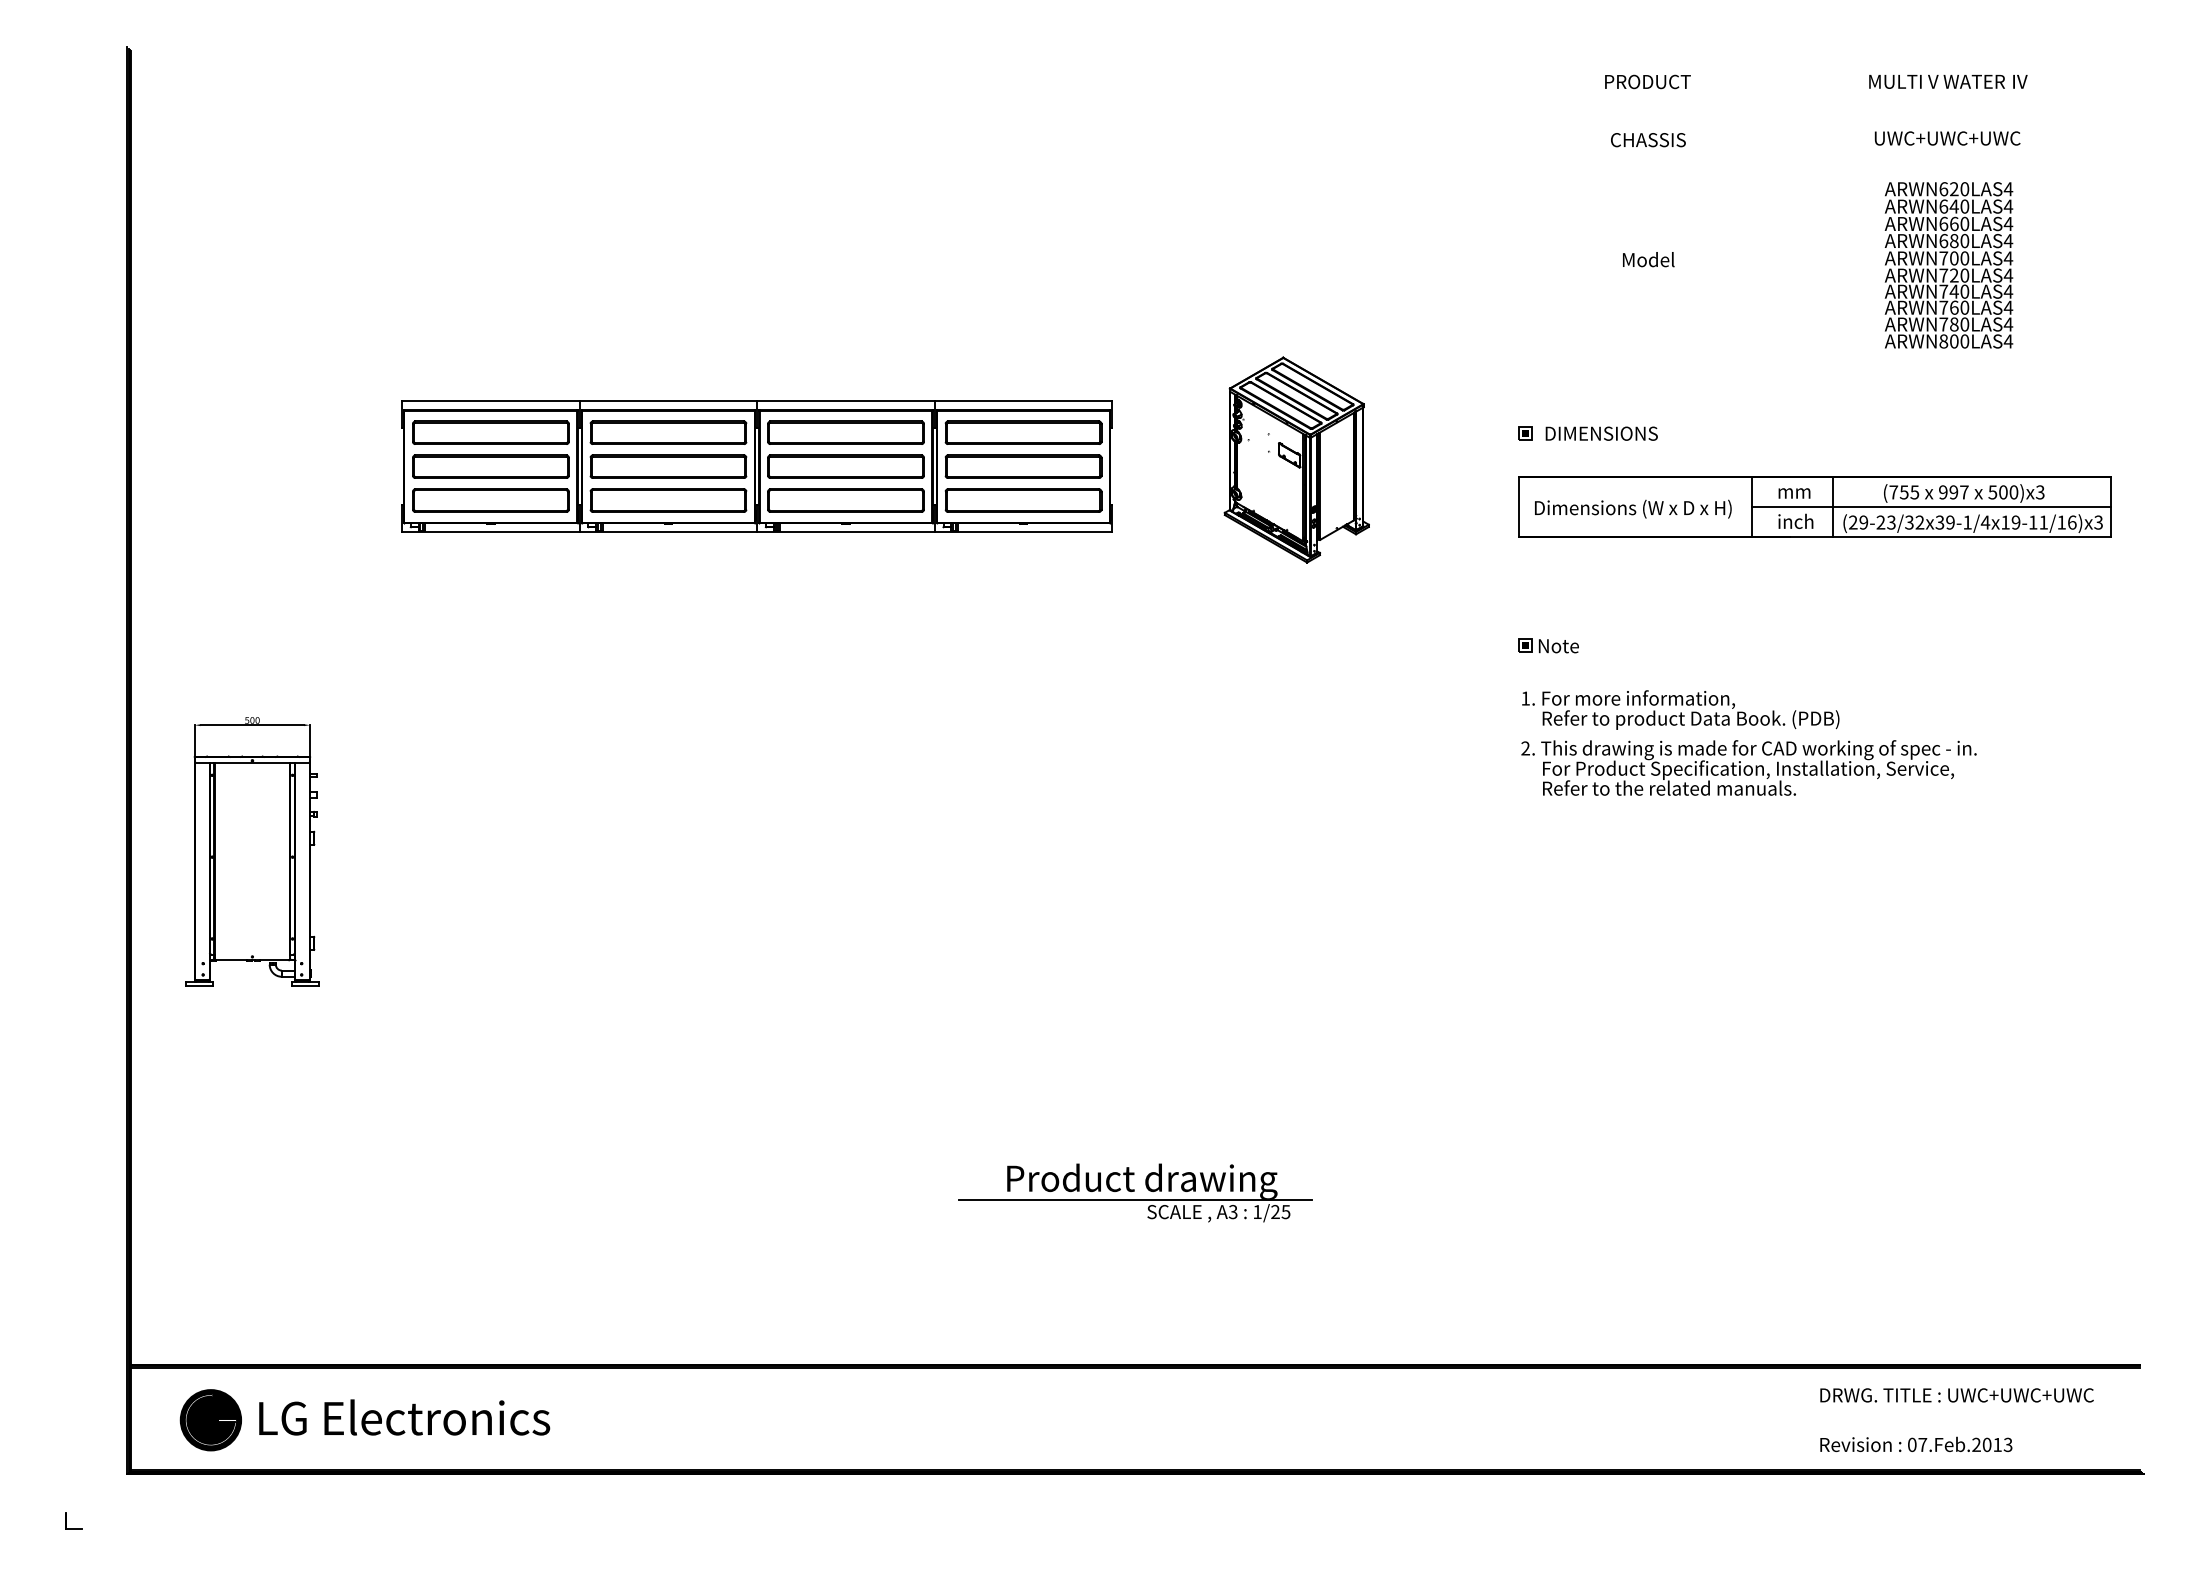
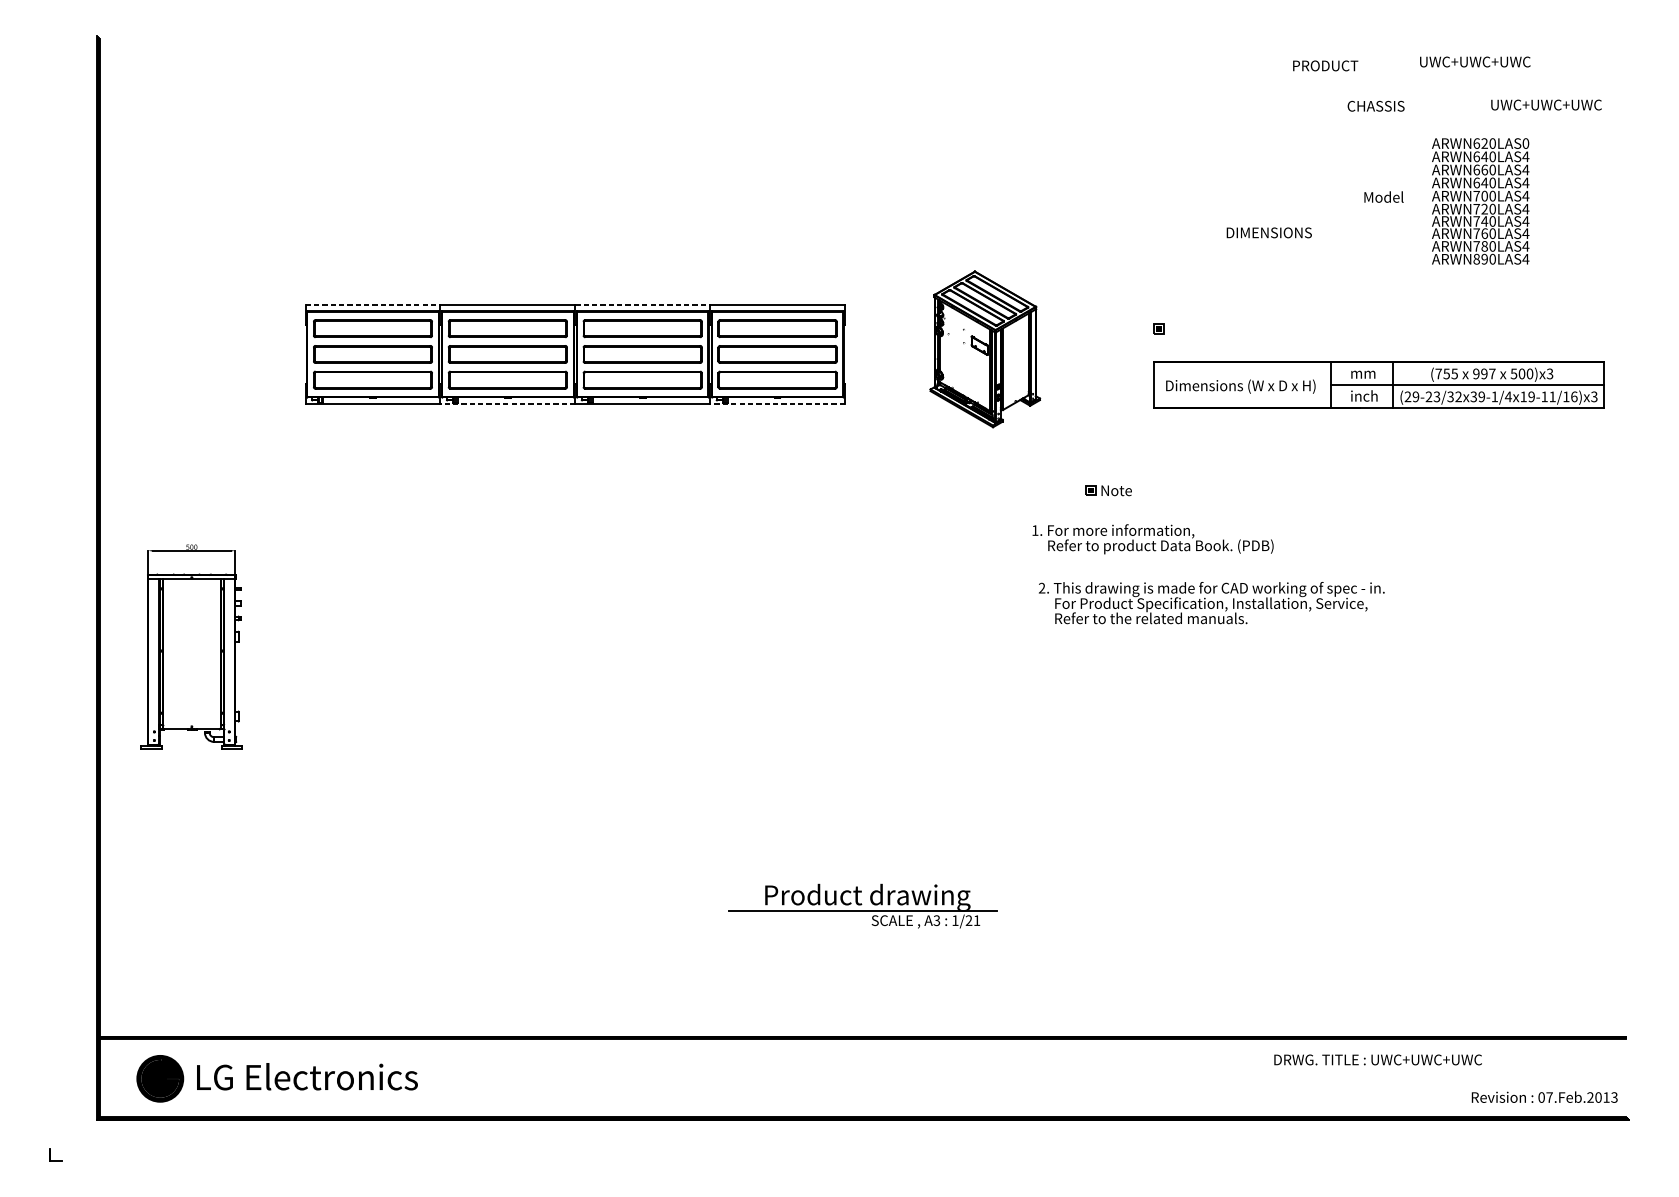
text: (1647, 81) -> (1325, 65), moved
text: (1948, 81) -> (1480, 61), MULTI V WATER Ⅳ -> UWC+UWC+UWC
text: (1947, 138) -> (1546, 105), moved
text: (1648, 140) -> (1376, 106), moved
text: (2008, 189) -> (1525, 143), ARWN620LAS4 -> ARWN620LAS0
text: (1953, 241) -> (1484, 183), ARWN680LAS4 -> ARWN640LAS4
text: (1648, 259) -> (1383, 196), moved
text: (1954, 341) -> (1484, 259), ARWN800LAS4 -> ARWN890LAS4
line: (490, 401) -> (372, 304), solid -> dashed
line: (846, 401) -> (643, 304), solid -> dashed
text: (1601, 433) -> (1269, 232), moved
line: (668, 532) -> (507, 404), solid -> dashed
line: (1023, 532) -> (777, 404), solid -> dashed
part: (1548, 645) -> (1108, 490), moved
text: (1680, 709) -> (1152, 538), moved
text: (1748, 767) -> (1211, 602), moved
text: (1285, 1212) -> (976, 920), 1/25 -> 1/21
text: (1956, 1395) -> (1377, 1060), moved
text: (1916, 1444) -> (1544, 1097), moved

